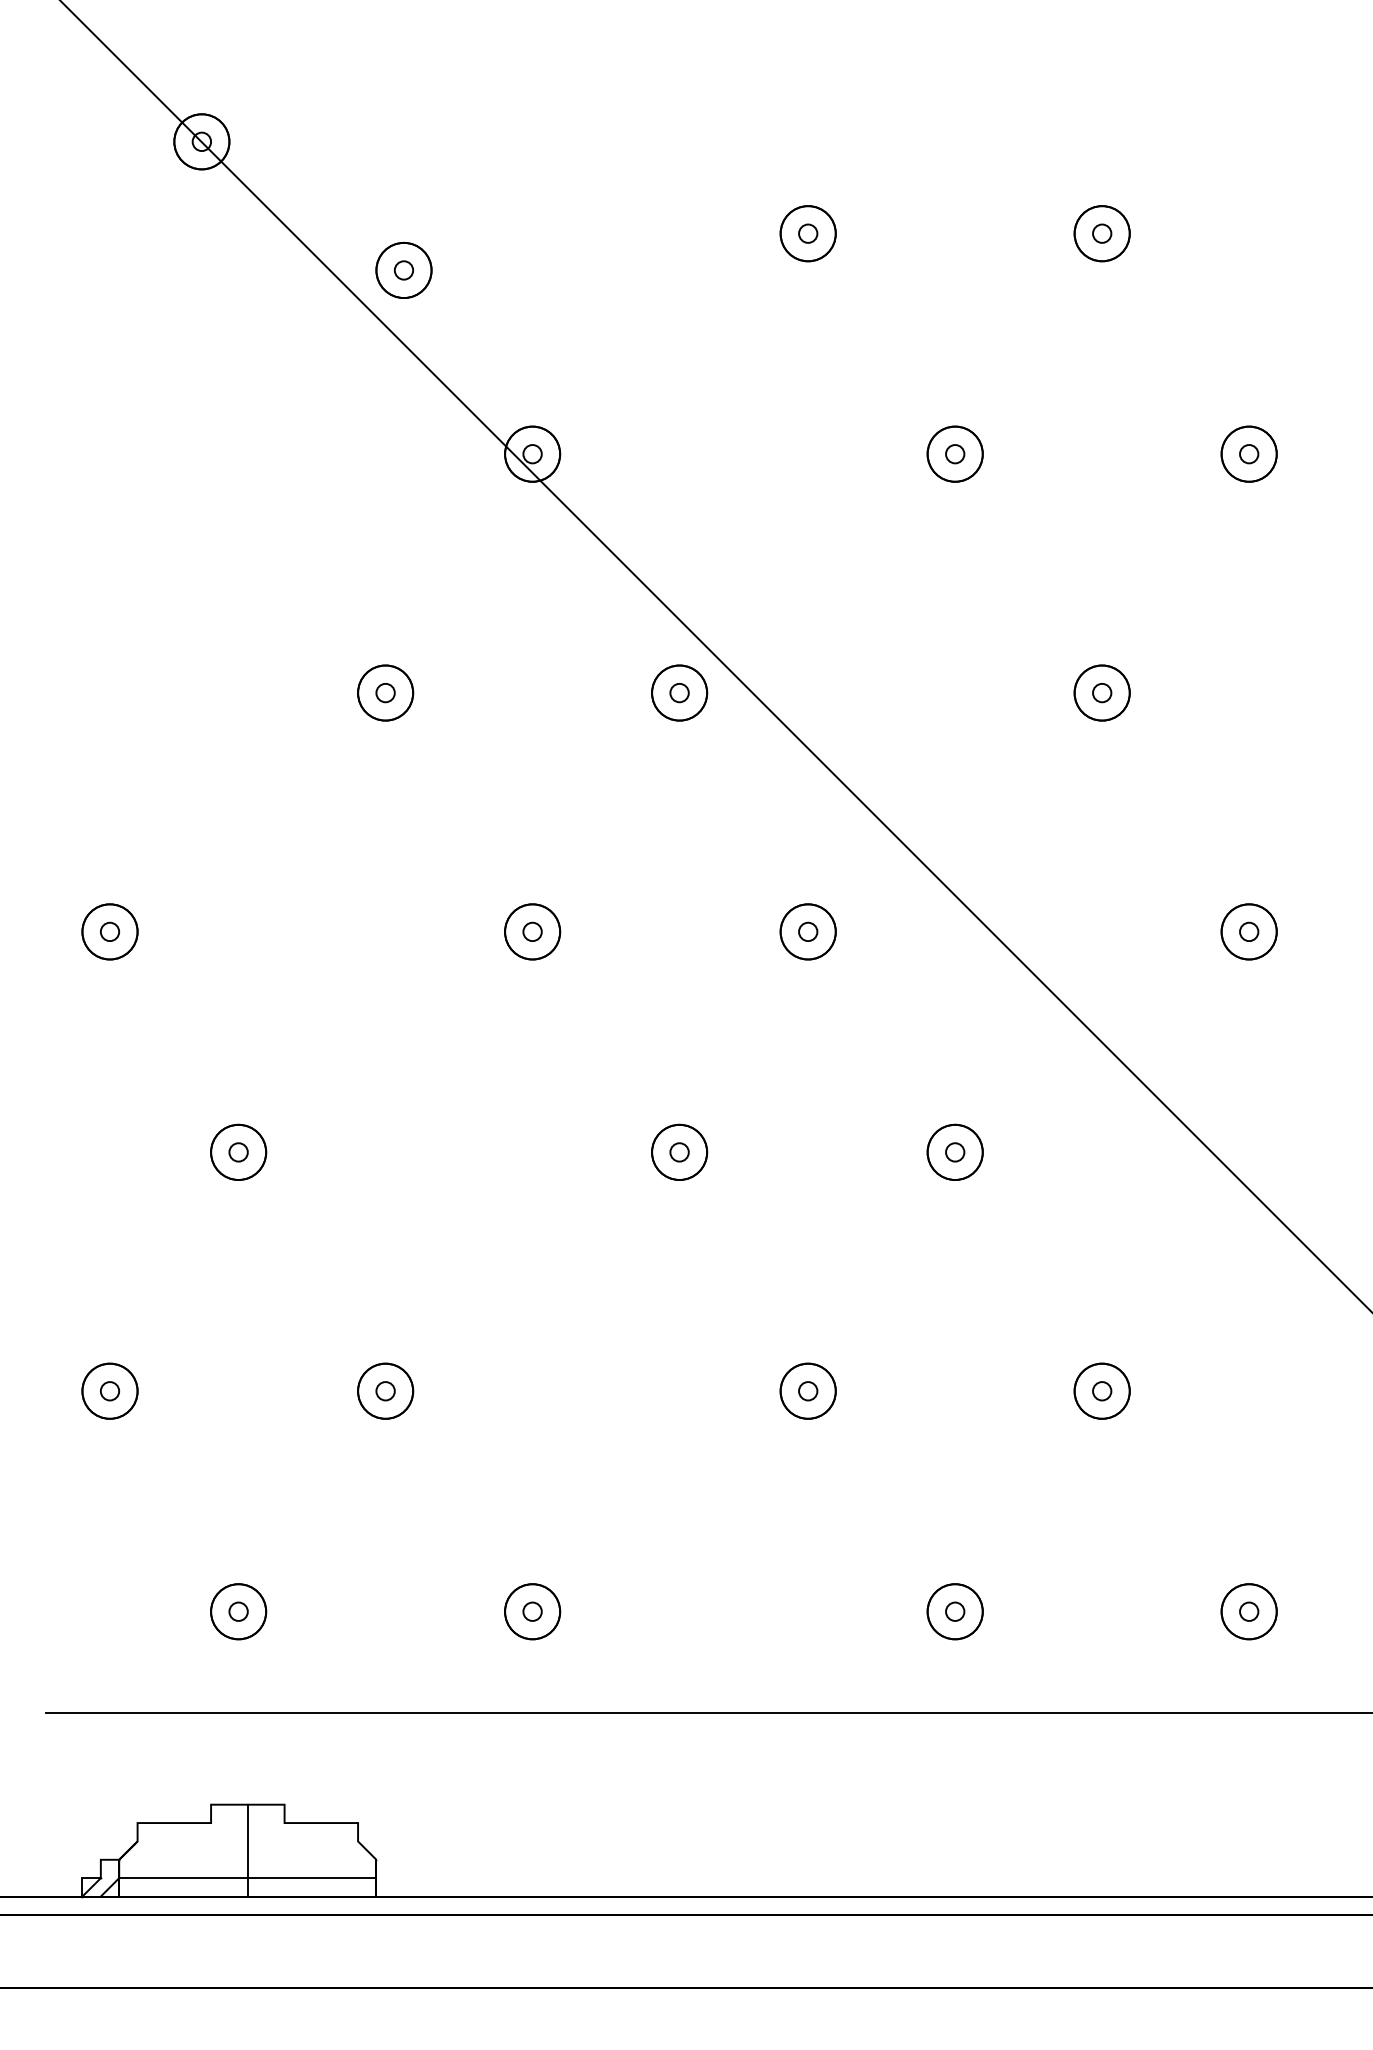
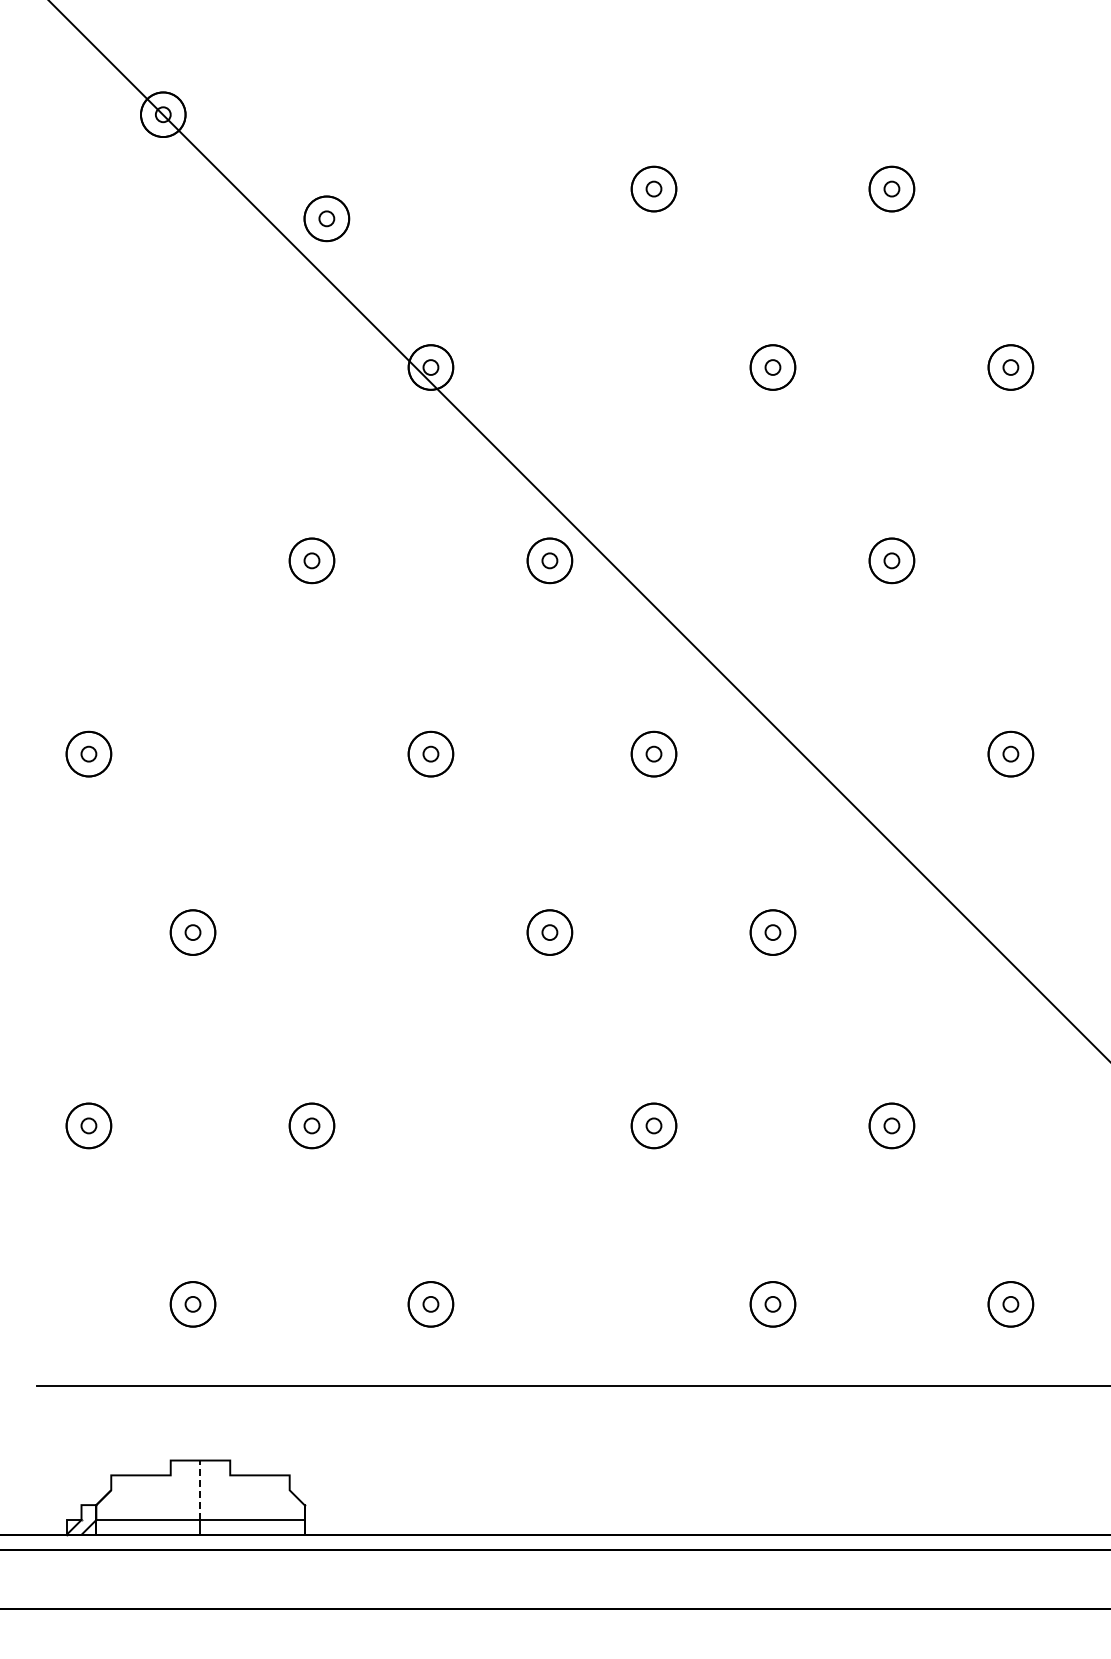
line: (247, 1841) -> (200, 1490), solid -> dashed

